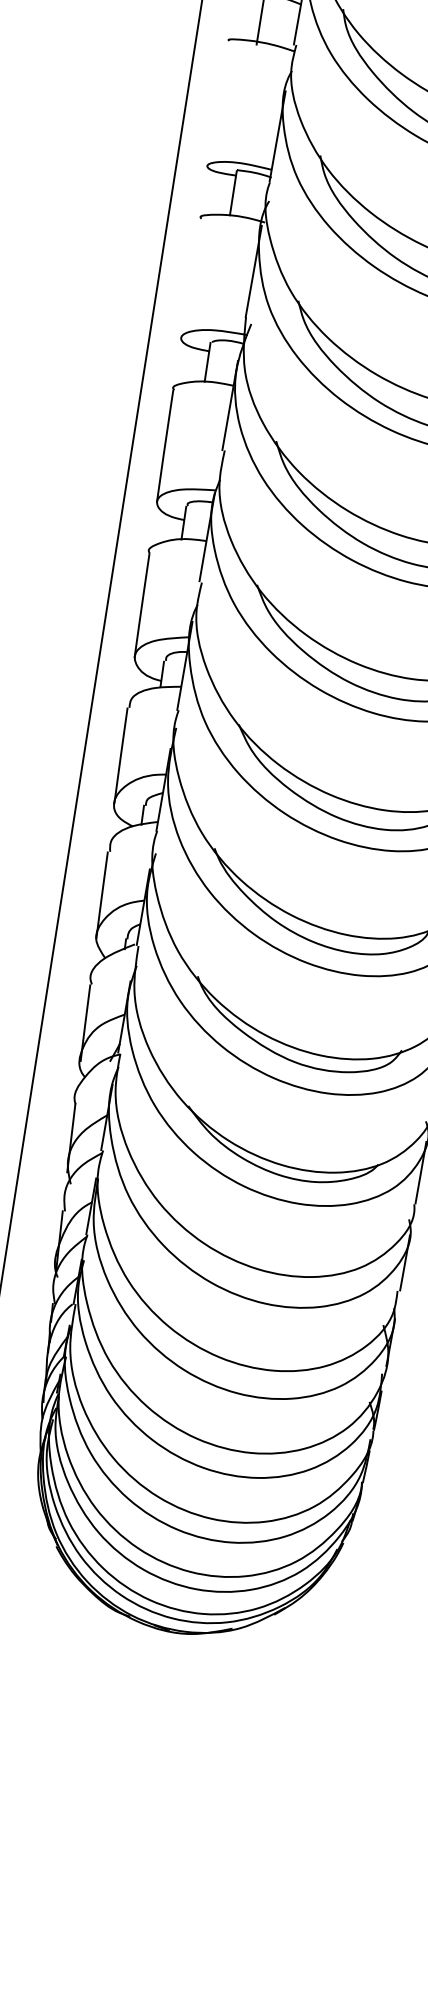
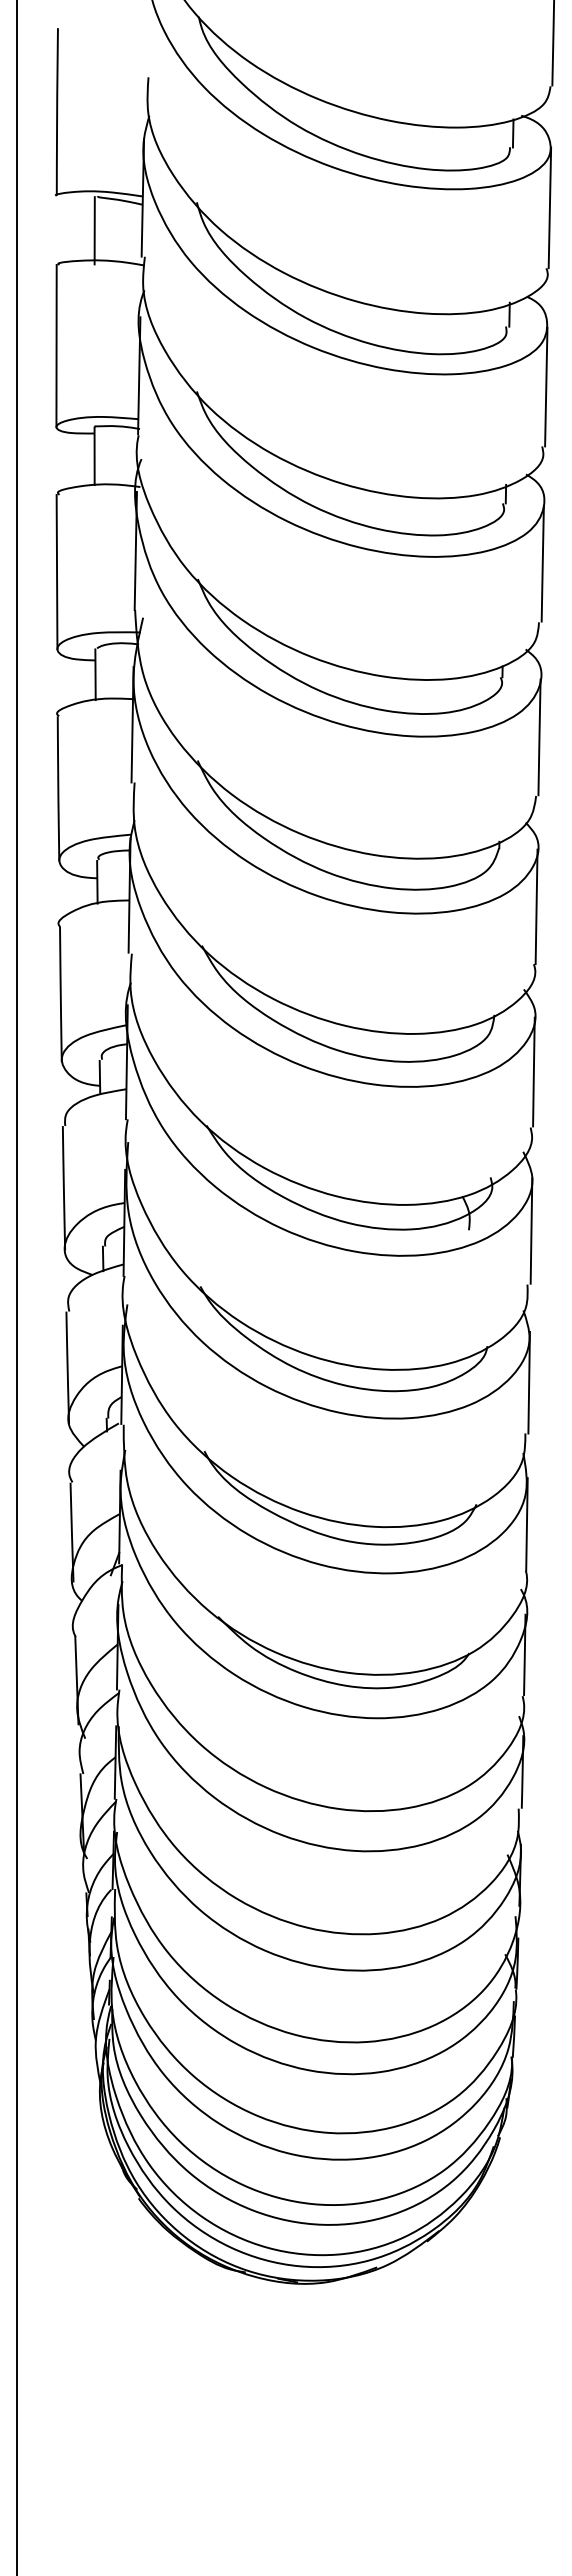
line: (217, 102) -> (56, 345), added
line: (189, 278) -> (56, 572), added

